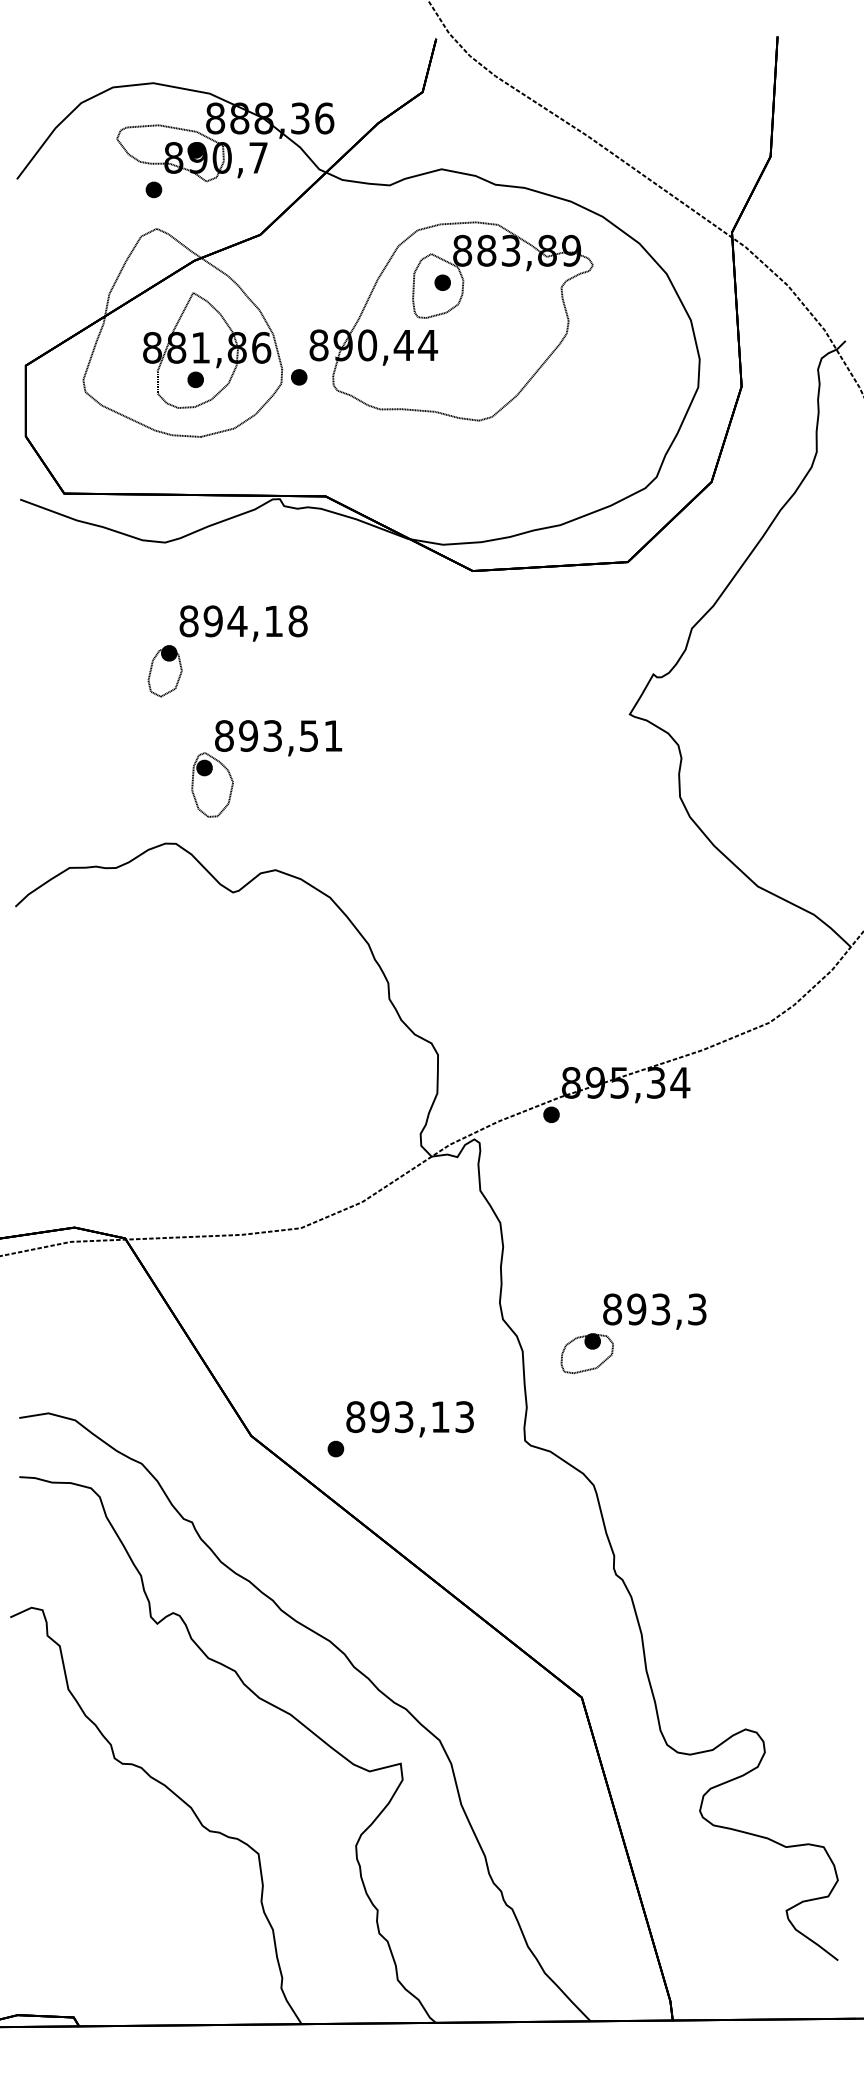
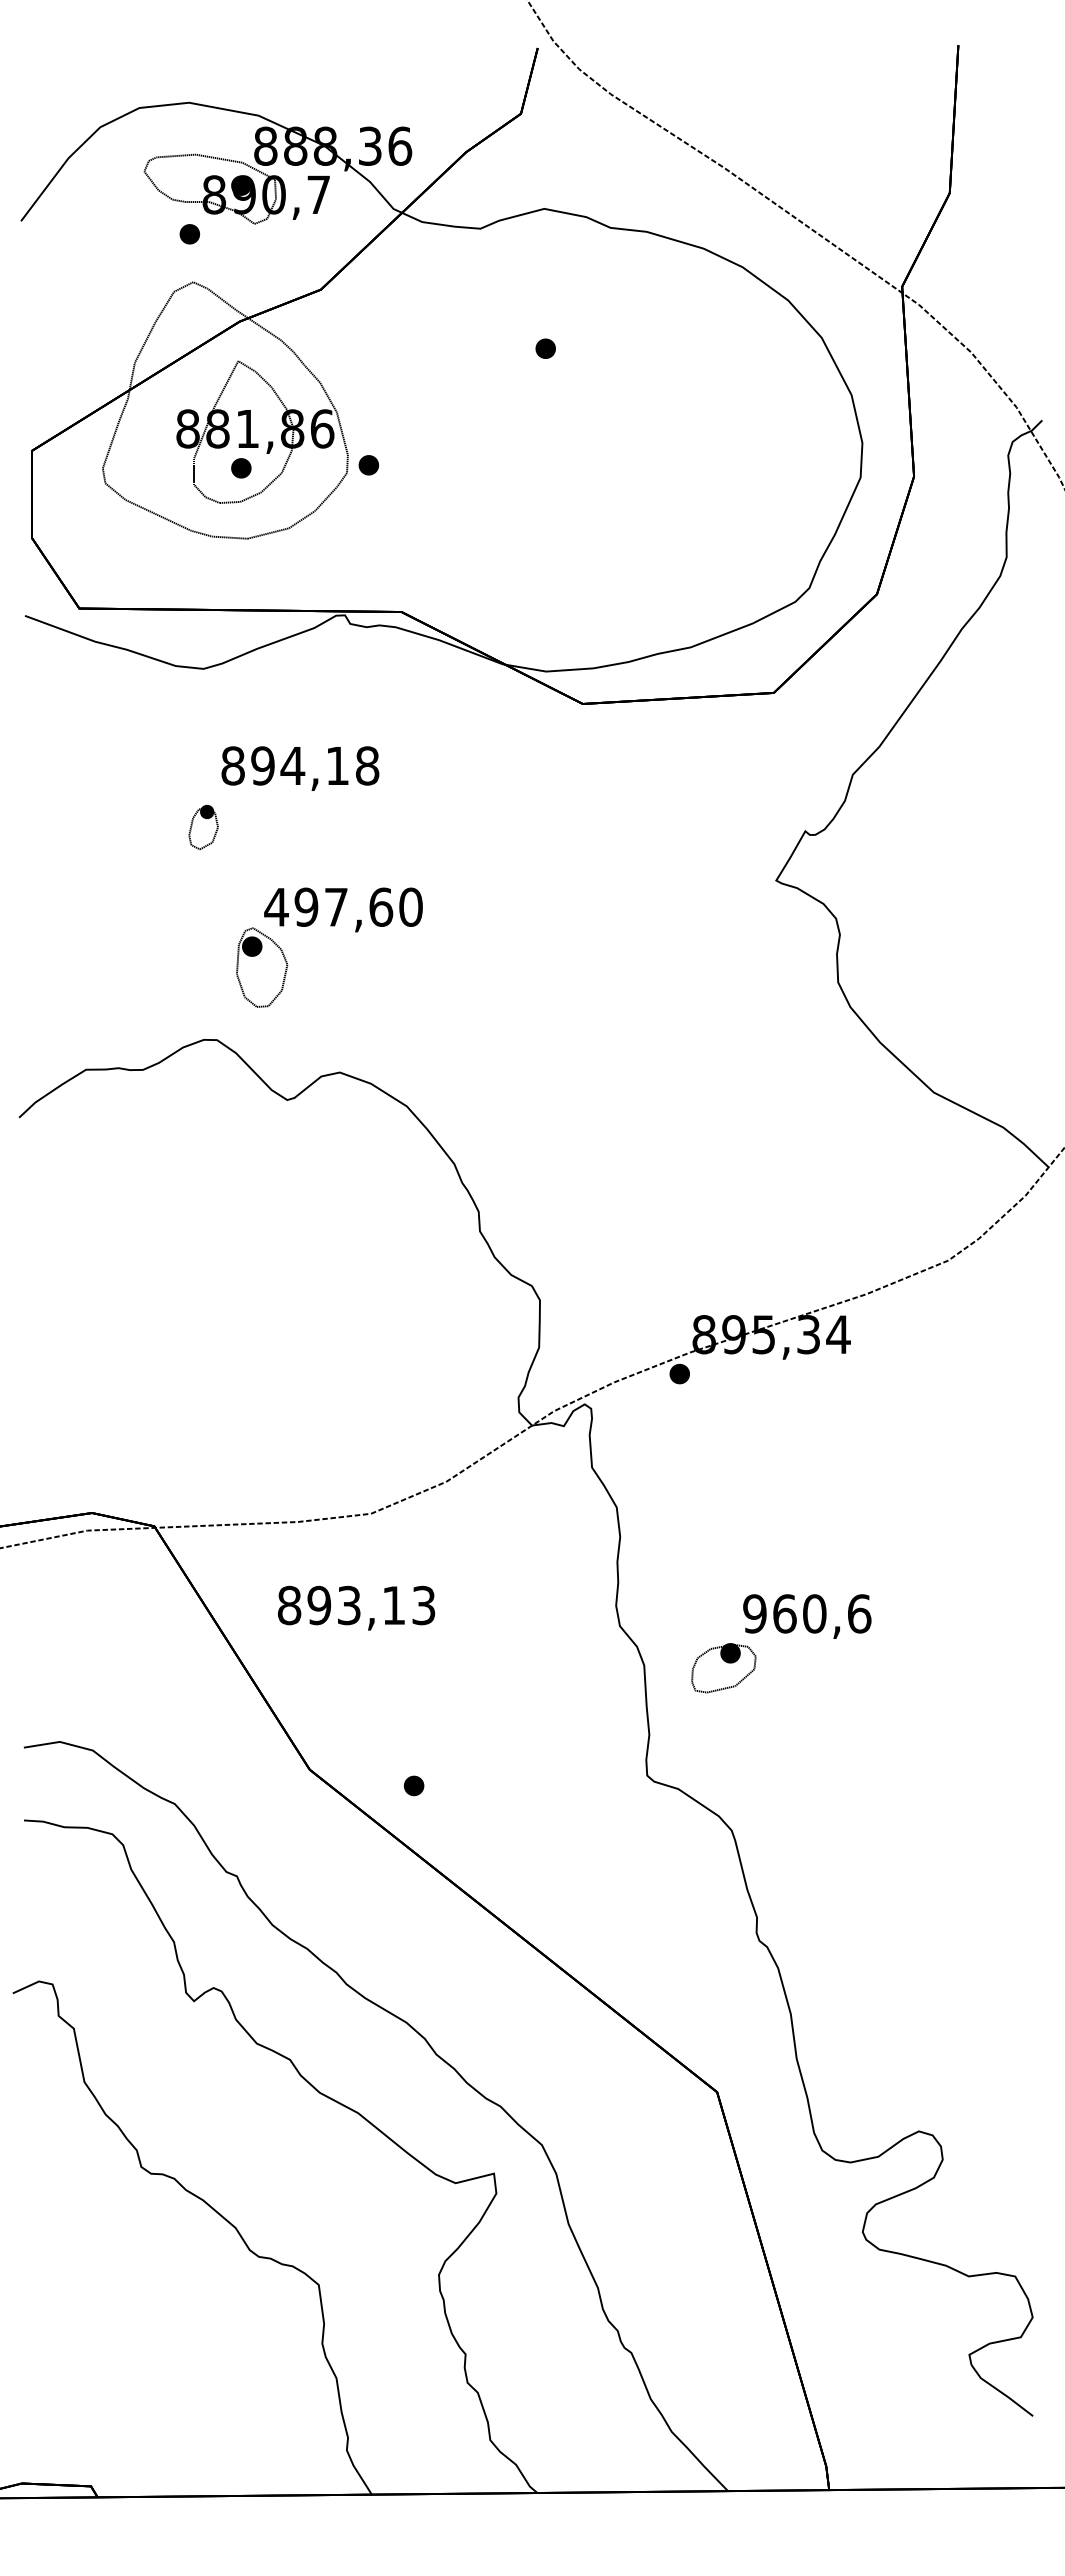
part: (451, 321) -> (556, 396), removed
part: (165, 671) -> (203, 827), size x0.7
text: (278, 735) -> (343, 906), 893,51 -> 497,60
text: (655, 1309) -> (807, 1613), 893,3 -> 960,6
text: (410, 1418) -> (356, 1607), moved

